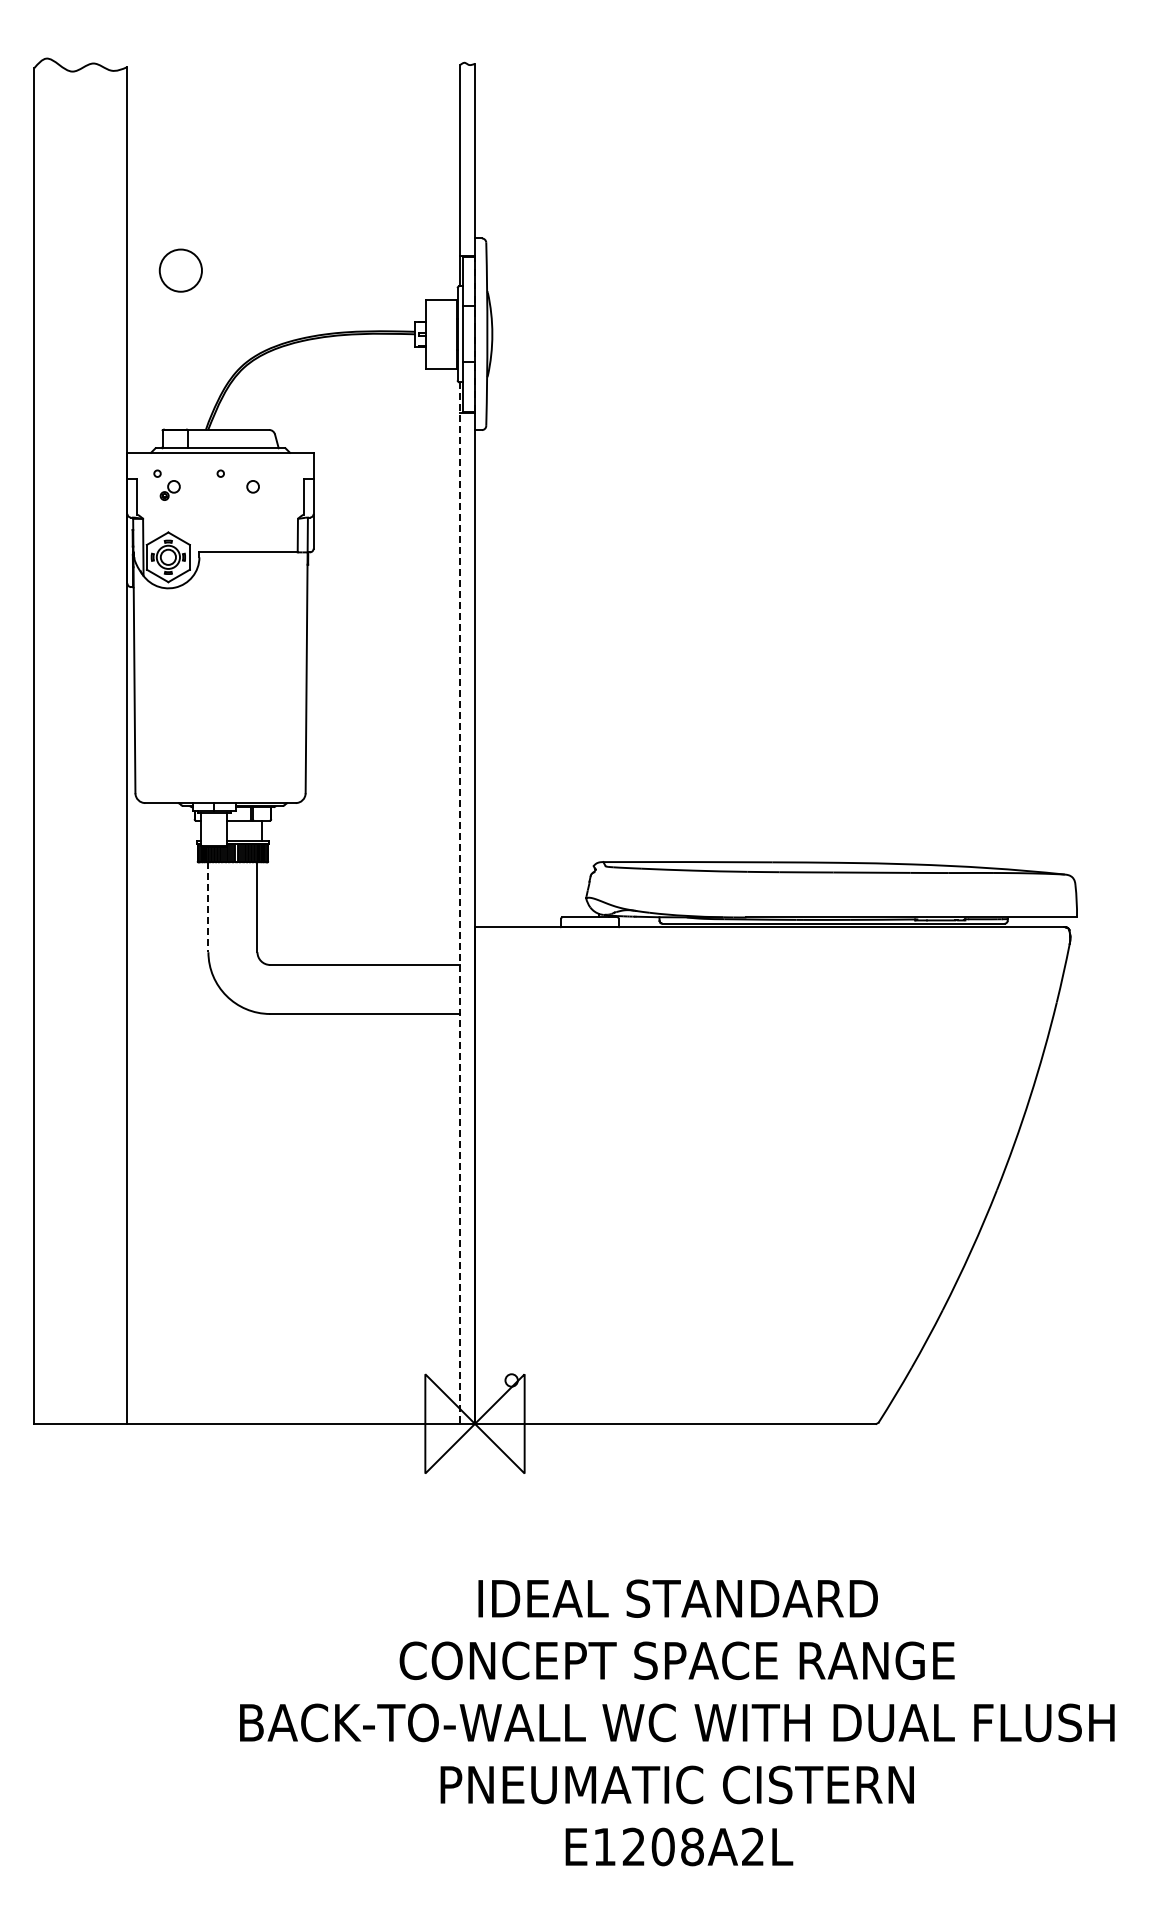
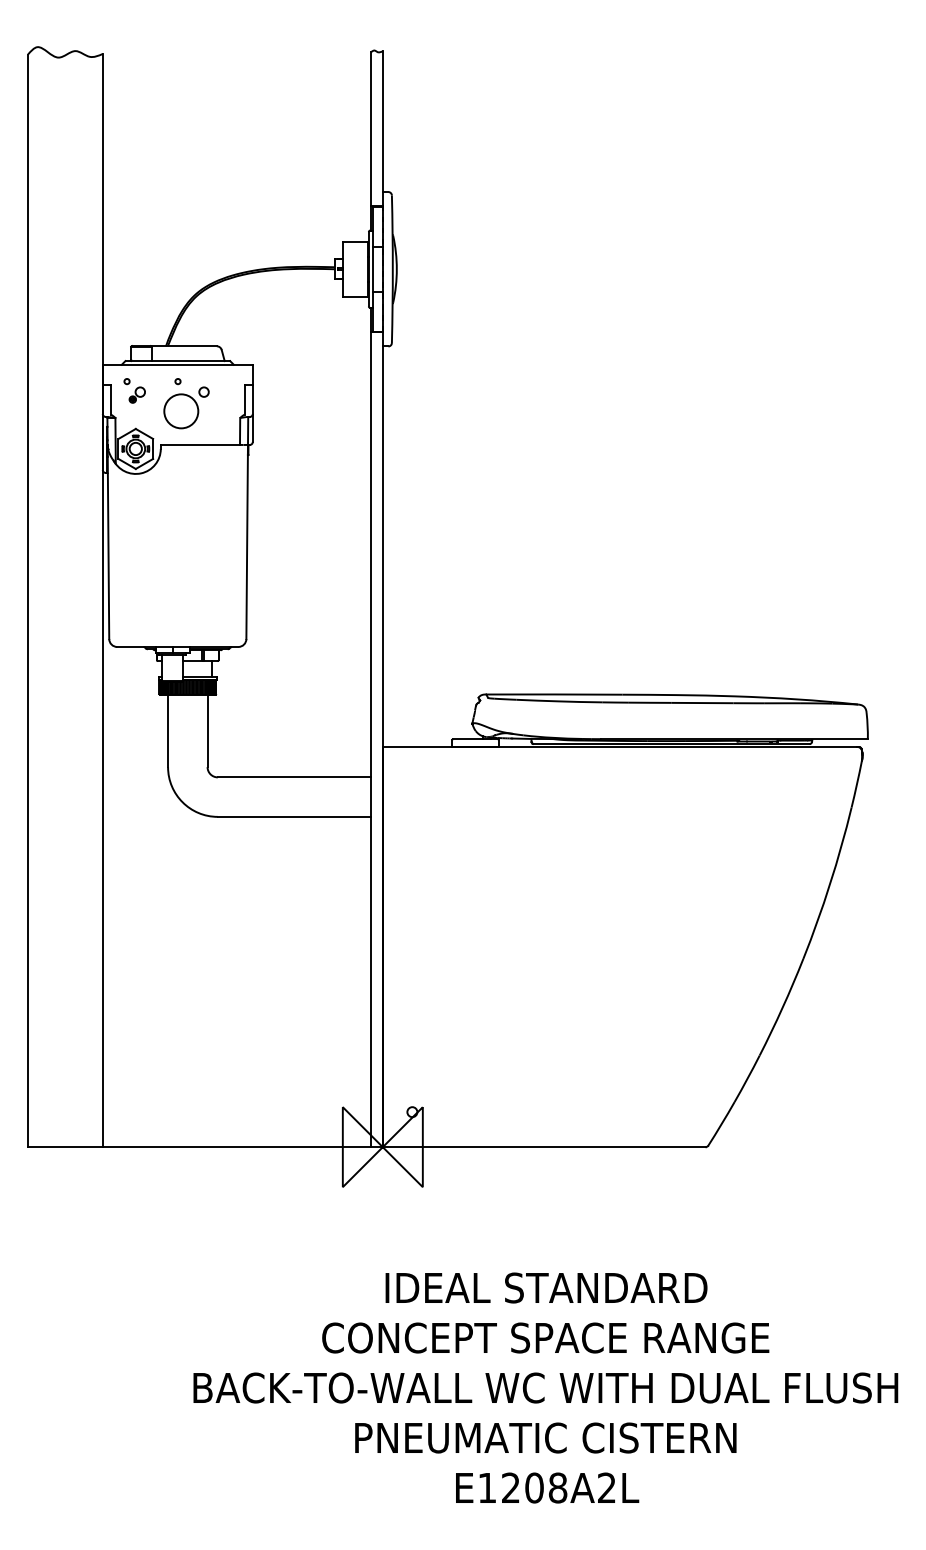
circle: (180, 270) -> (181, 411), moved
line: (460, 903) -> (371, 727), dashed -> solid
line: (208, 907) -> (168, 731), dashed -> solid

